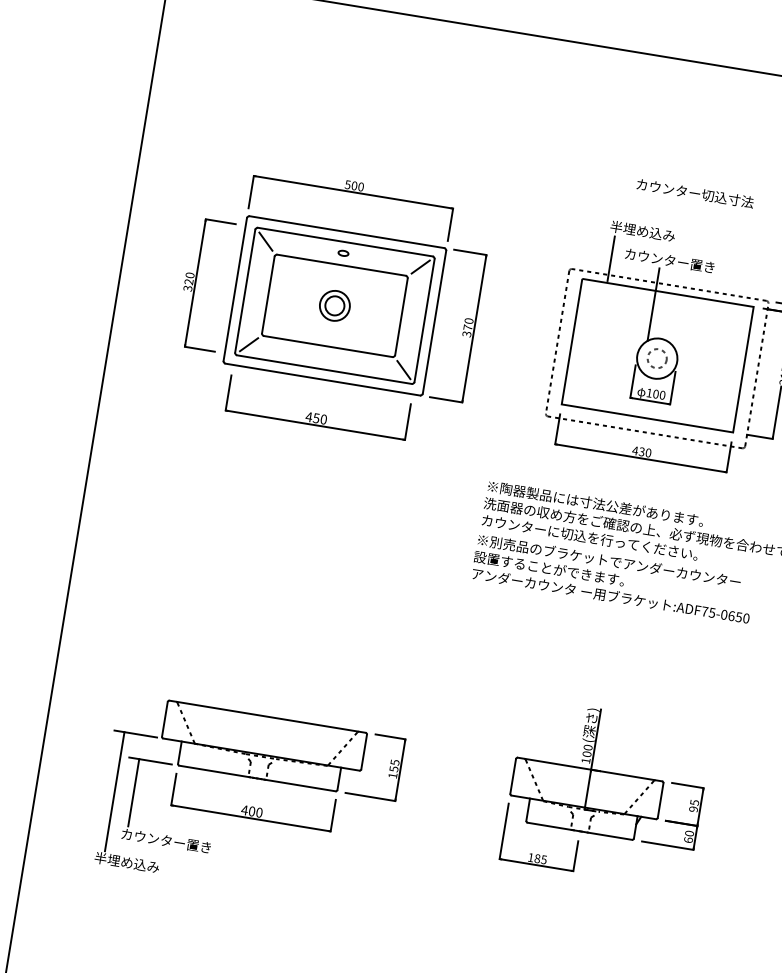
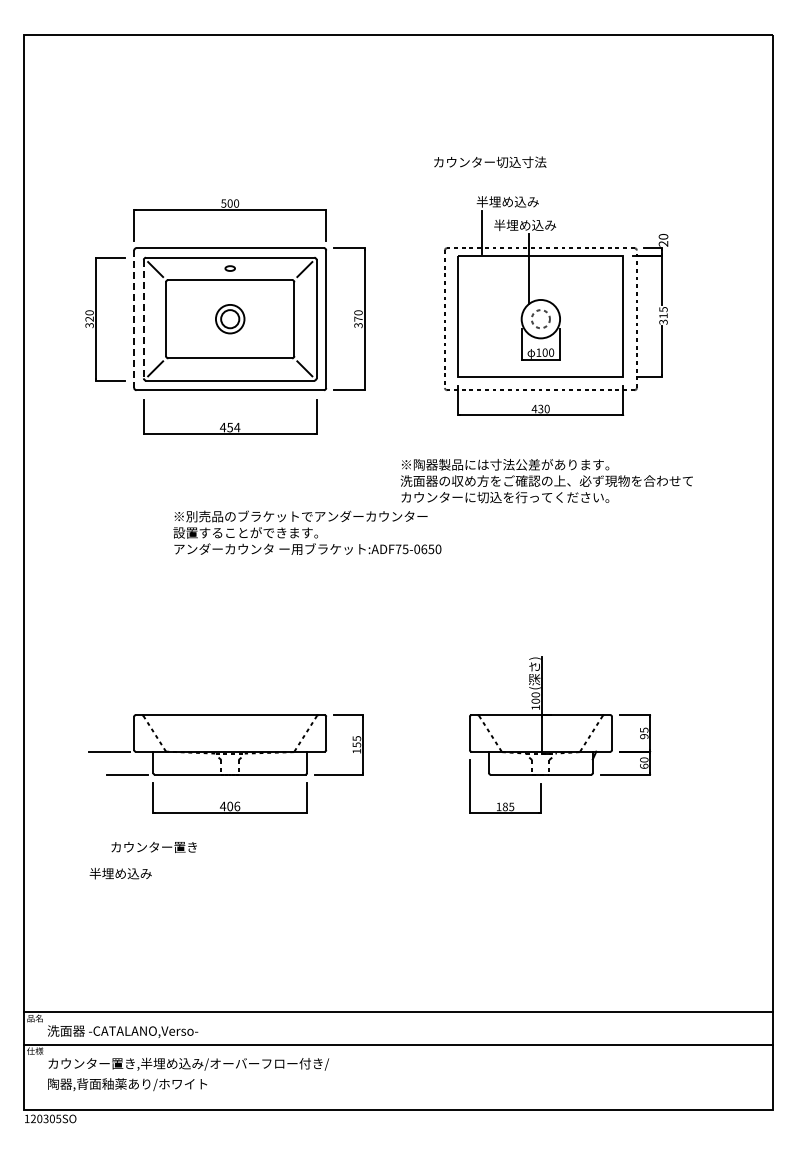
text: (695, 193) -> (490, 162), moved
text: (669, 259) -> (537, 224), カウンター置き -> 半埋め込み
line: (235, 289) -> (134, 319), solid -> dashed
line: (244, 291) -> (143, 319), solid -> dashed
text: (324, 419) -> (237, 427), 450 -> 454
text: (613, 578) -> (307, 532), moved
line: (115, 791) -> (98, 808), removed
line: (134, 792) -> (116, 806), removed
text: (259, 811) -> (237, 805), 400 -> 406

